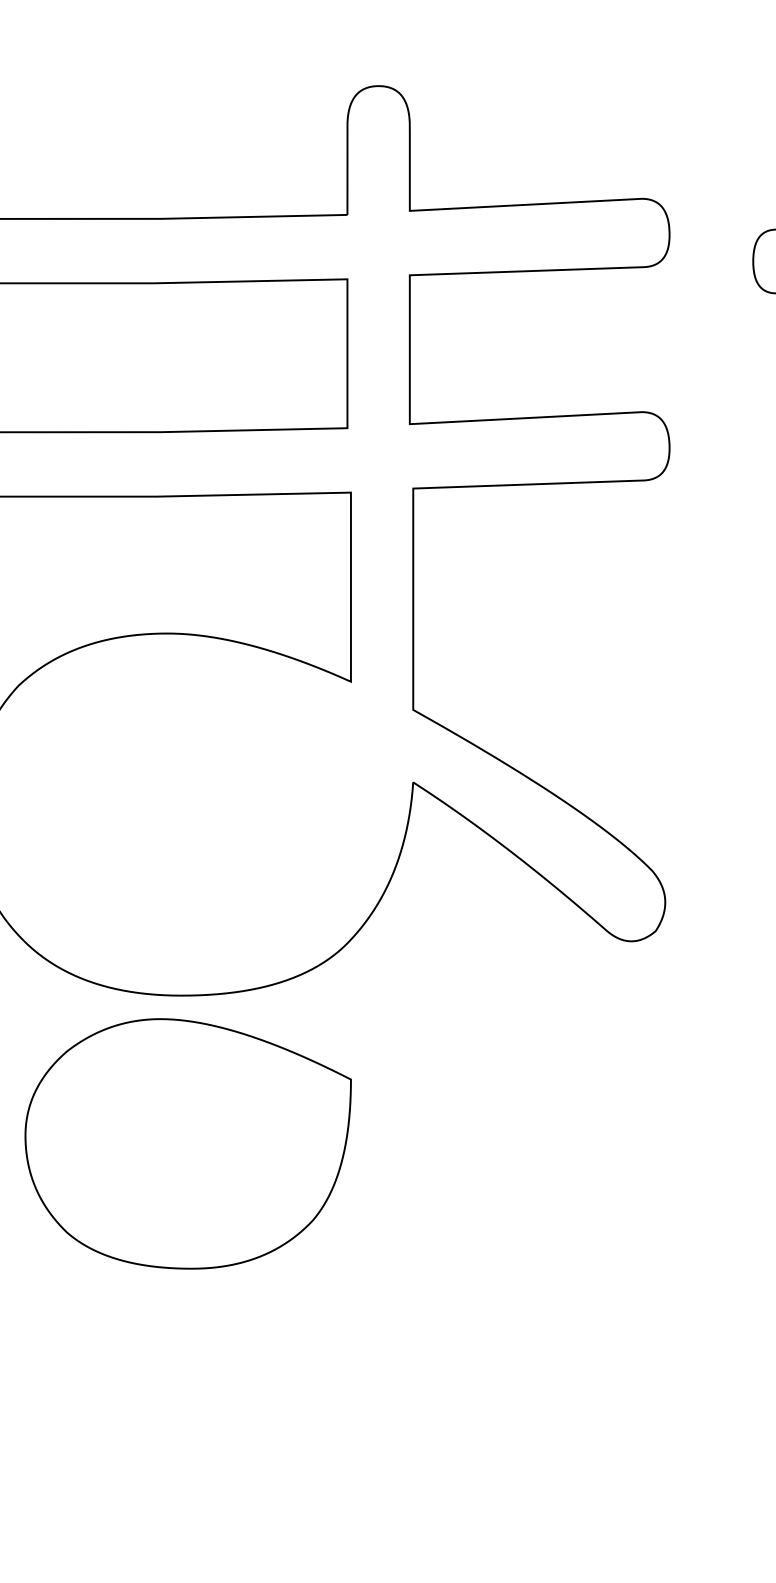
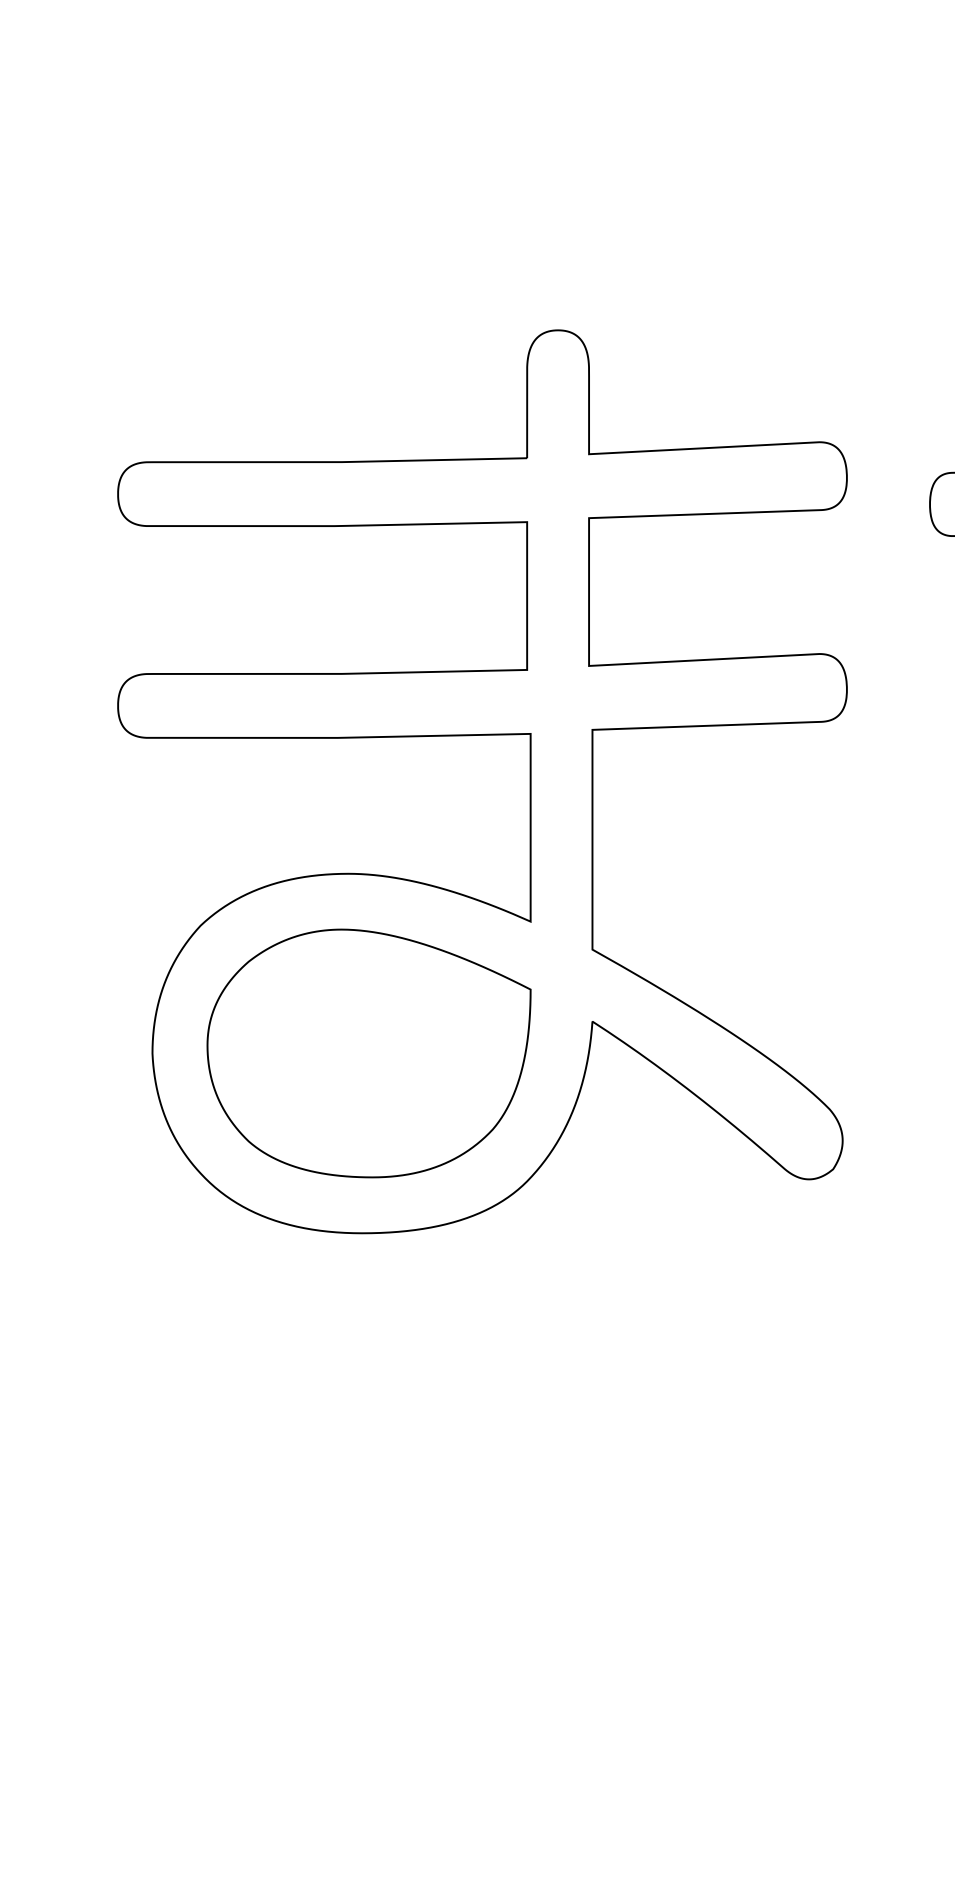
part: (187, 1143) -> (368, 1053), moved

